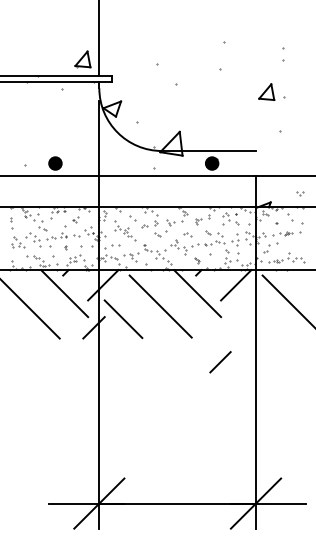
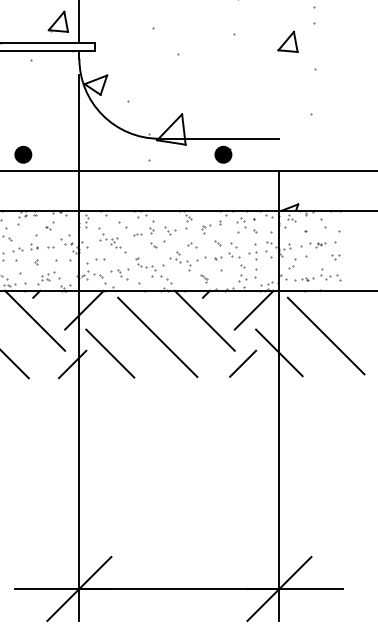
part: (266, 91) -> (287, 41), moved
part: (300, 193) -> (336, 256), moved
line: (255, 318) -> (278, 352), added
line: (220, 362) -> (243, 364), moved

